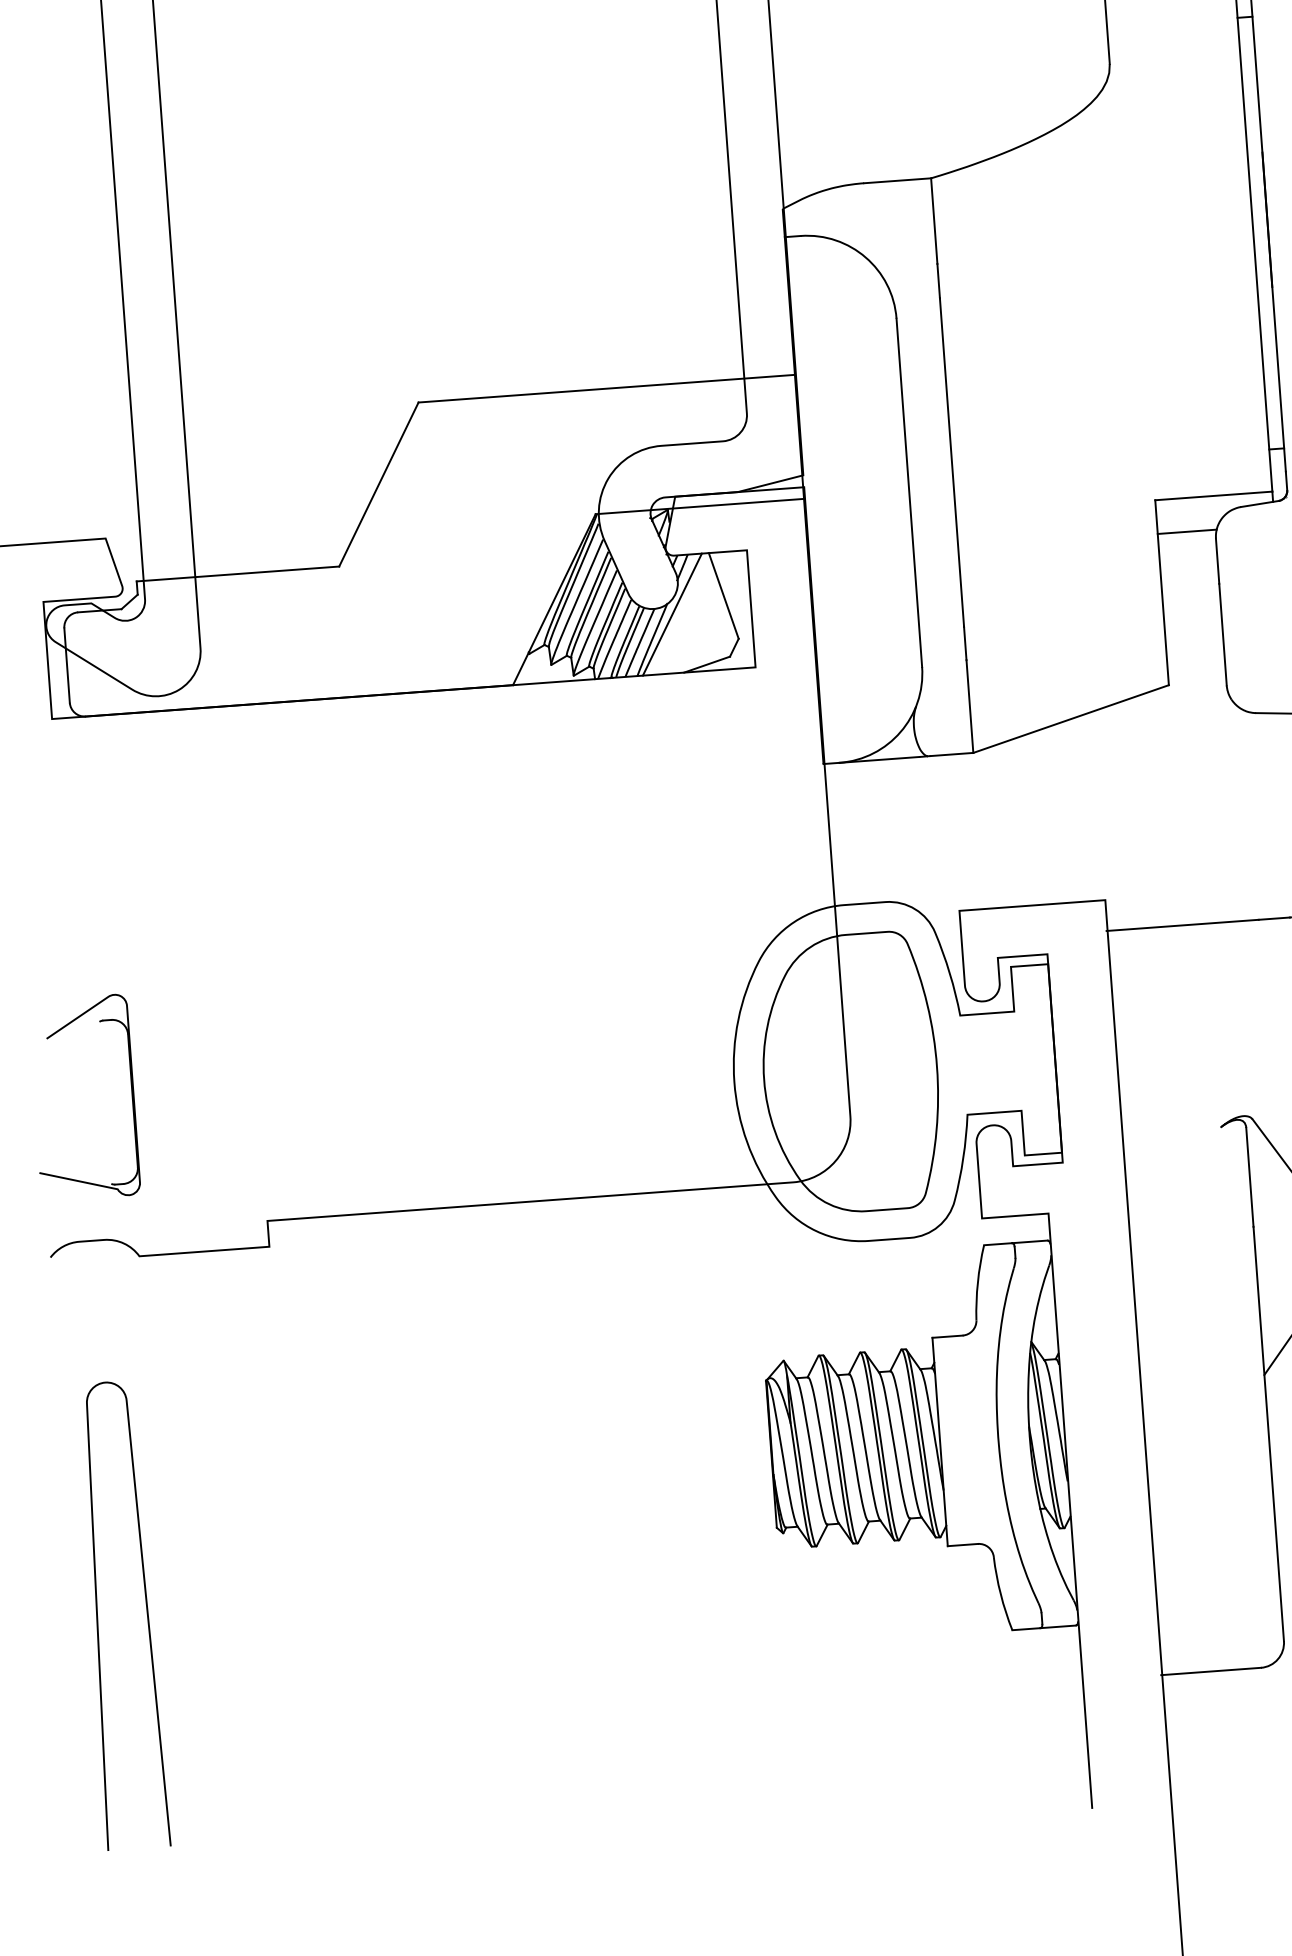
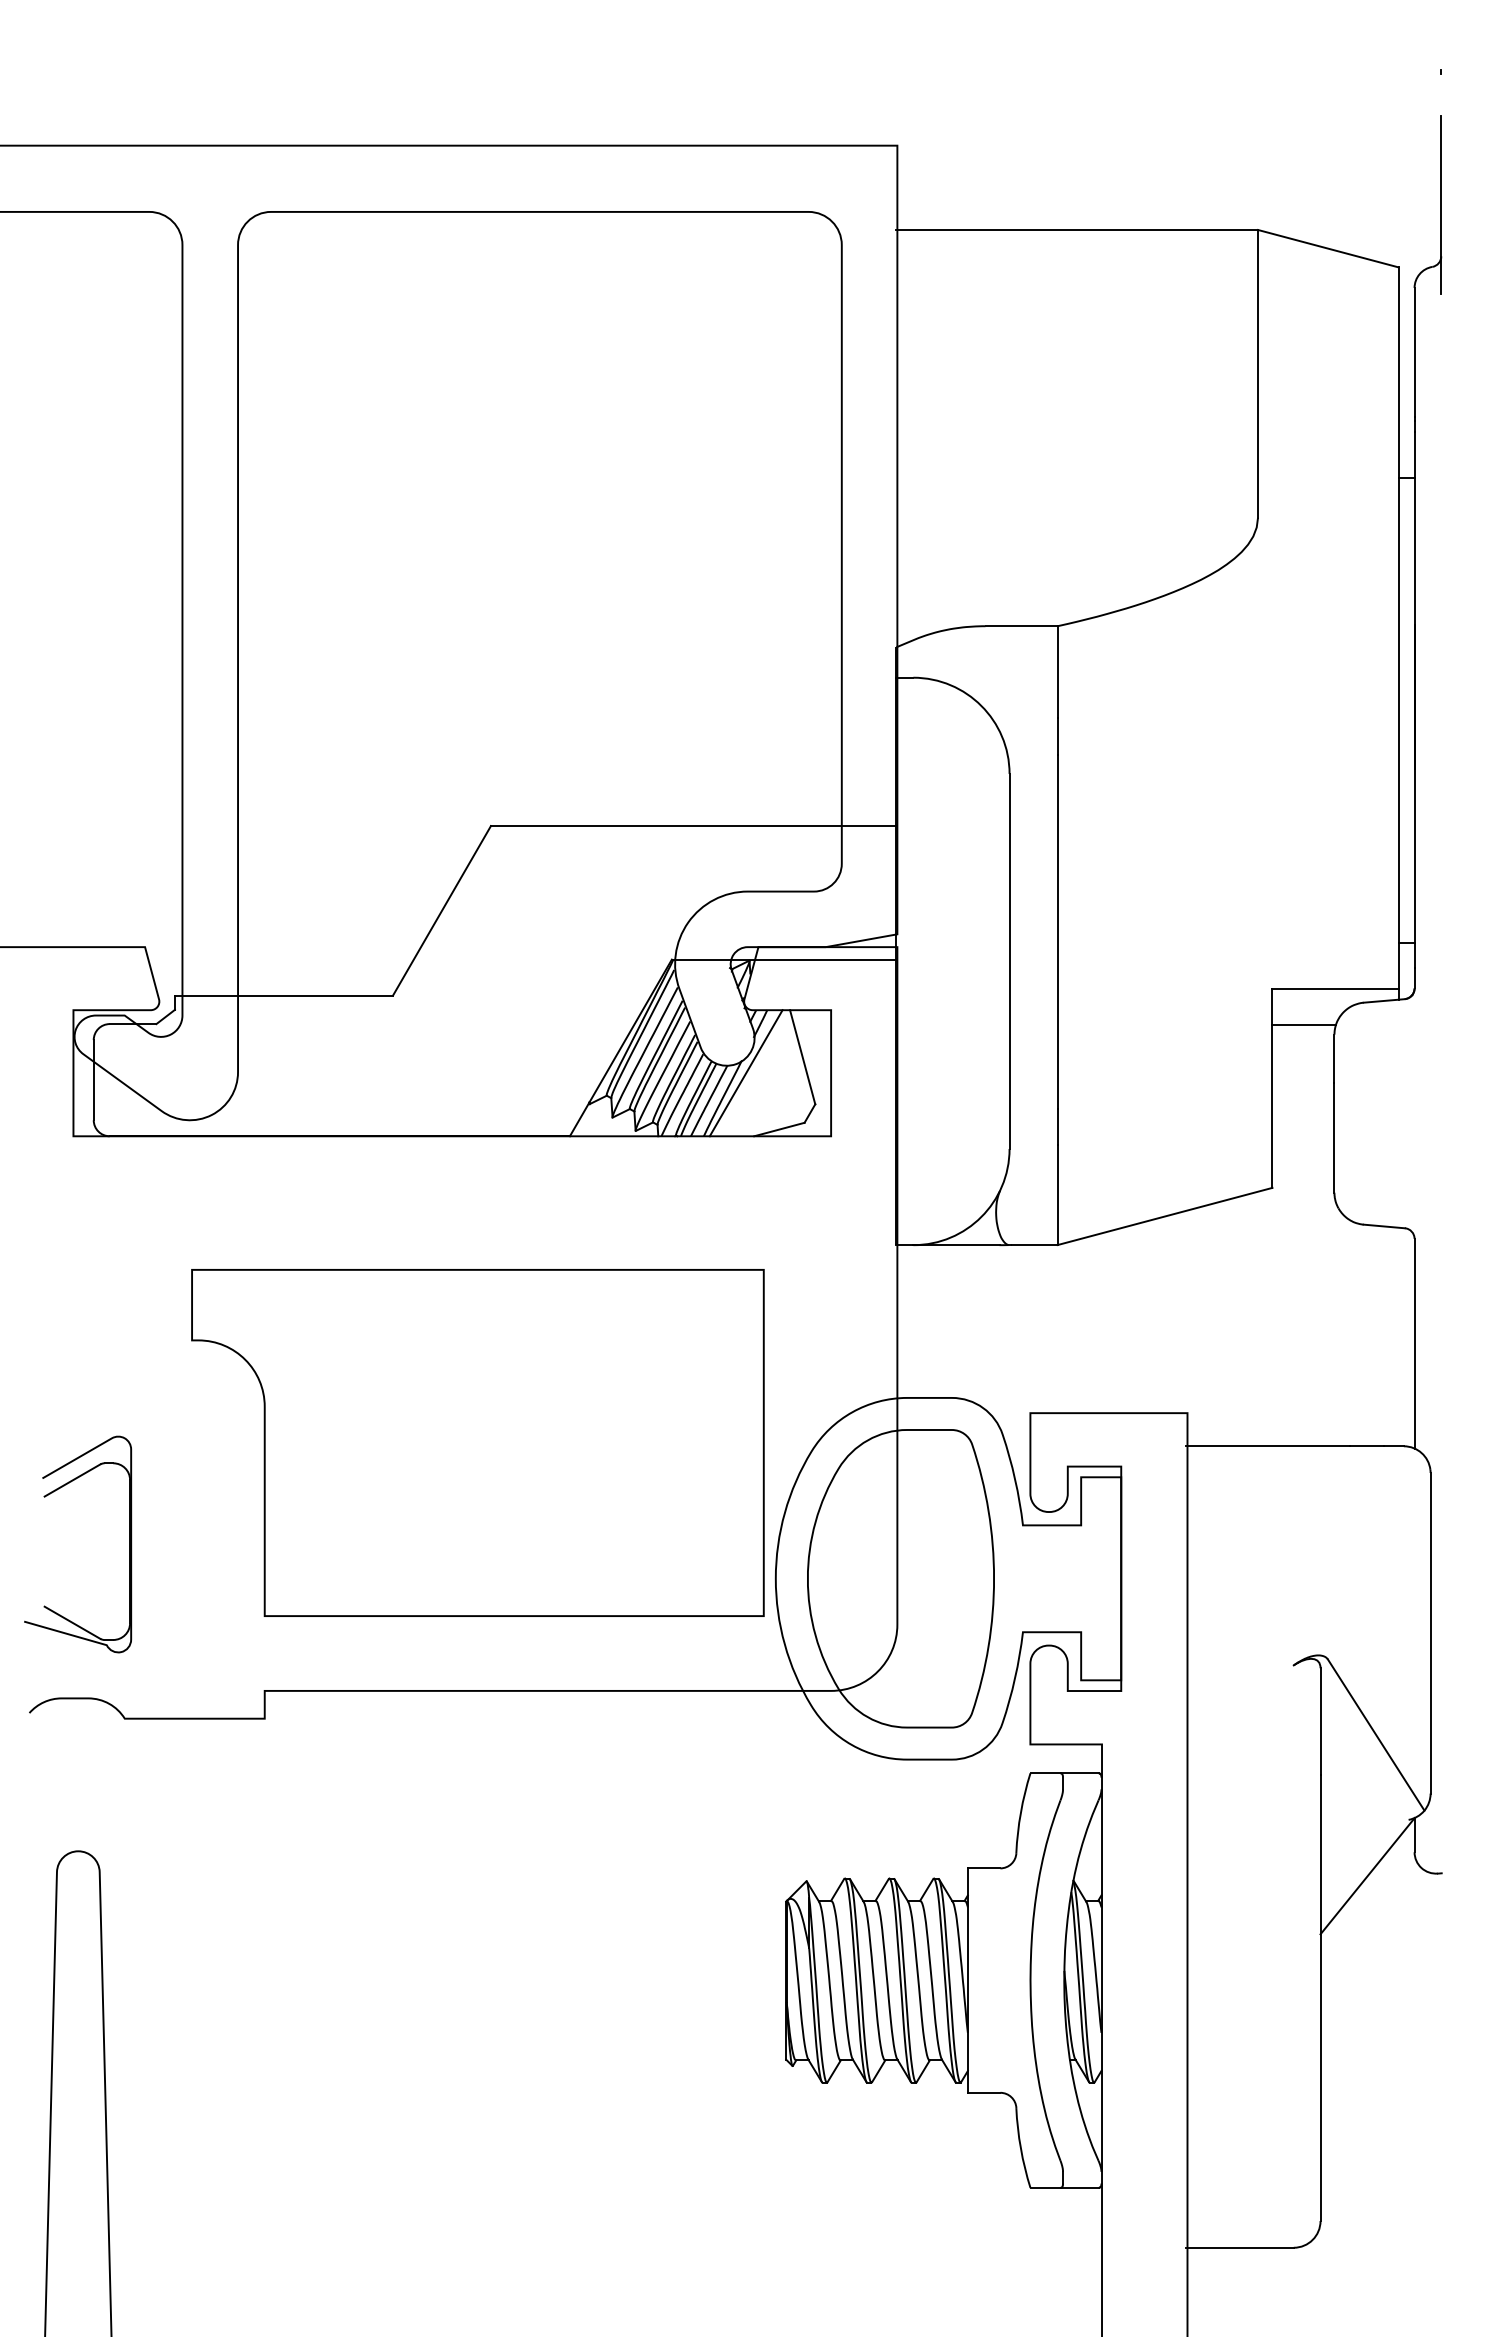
part: (448, 975) -> (477, 1442), added
line: (74, 1038) -> (72, 1480), added
line: (84, 1170) -> (72, 1622), added

